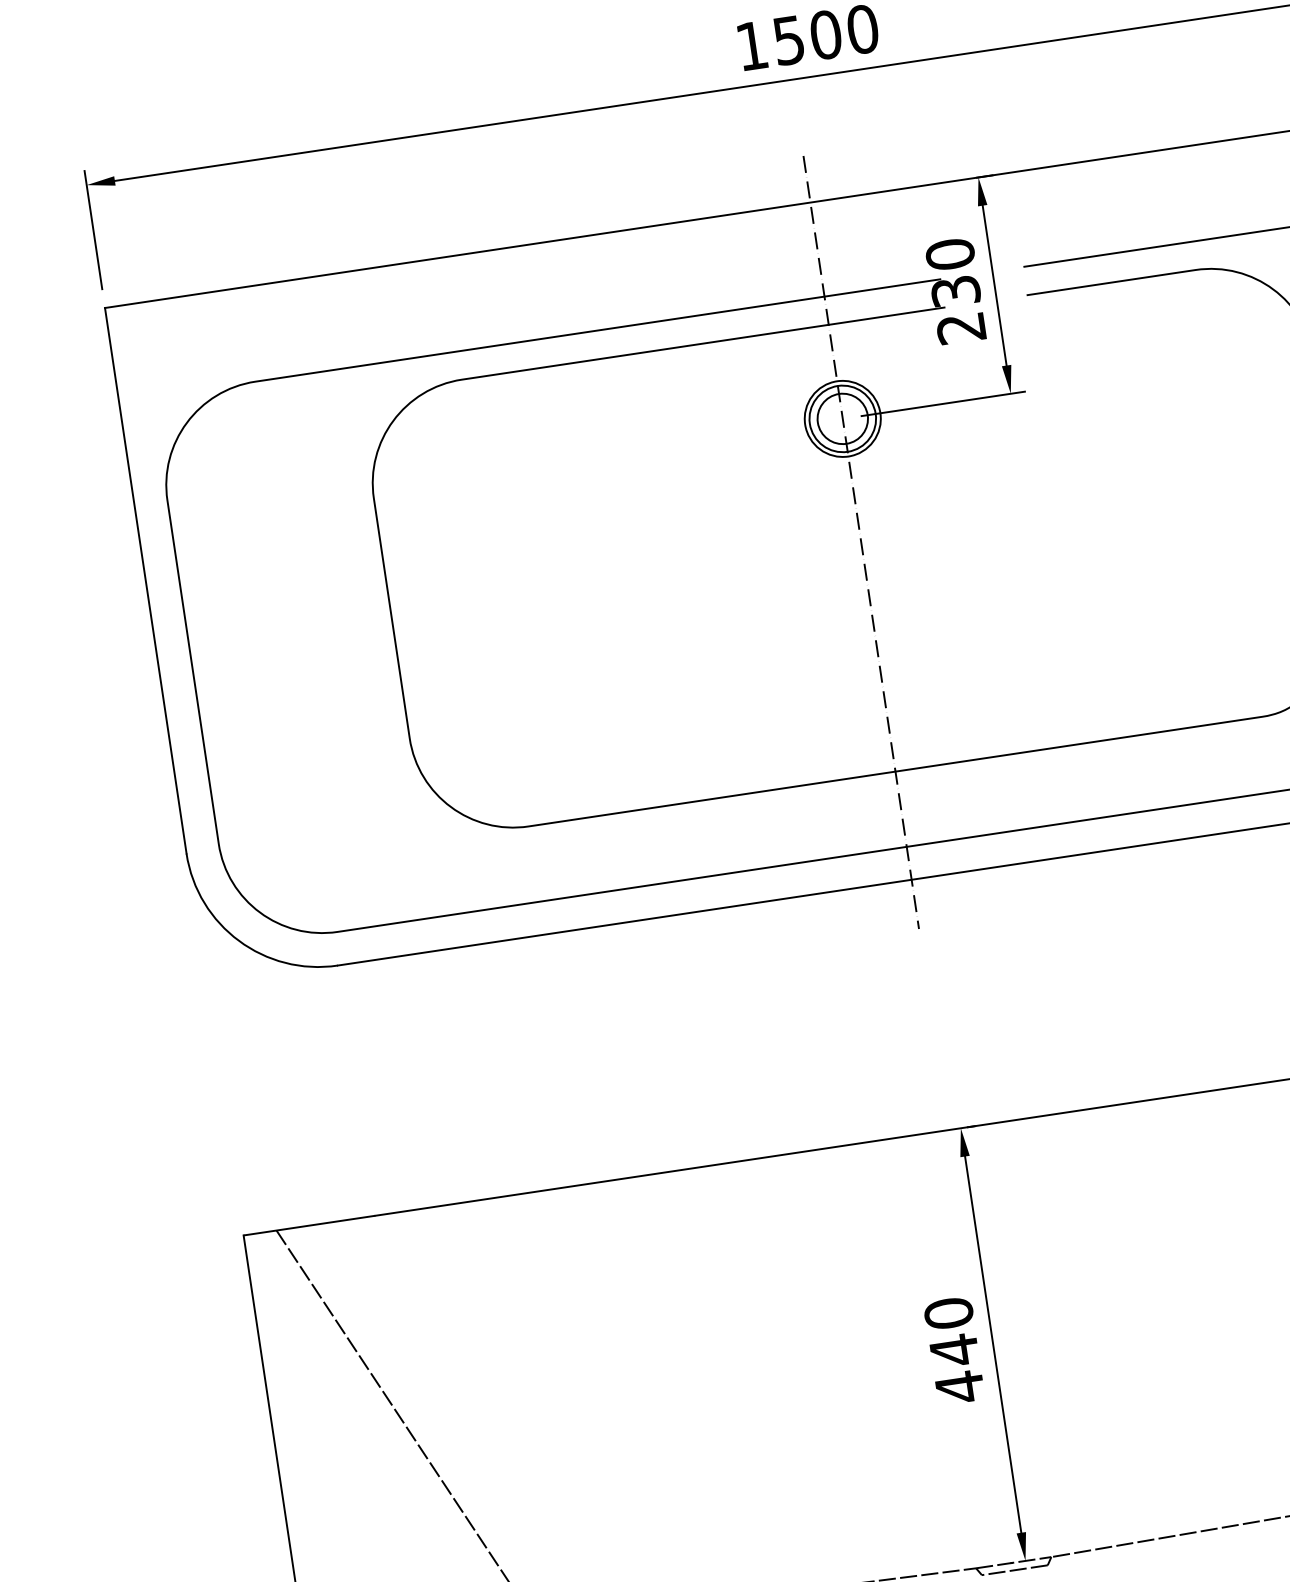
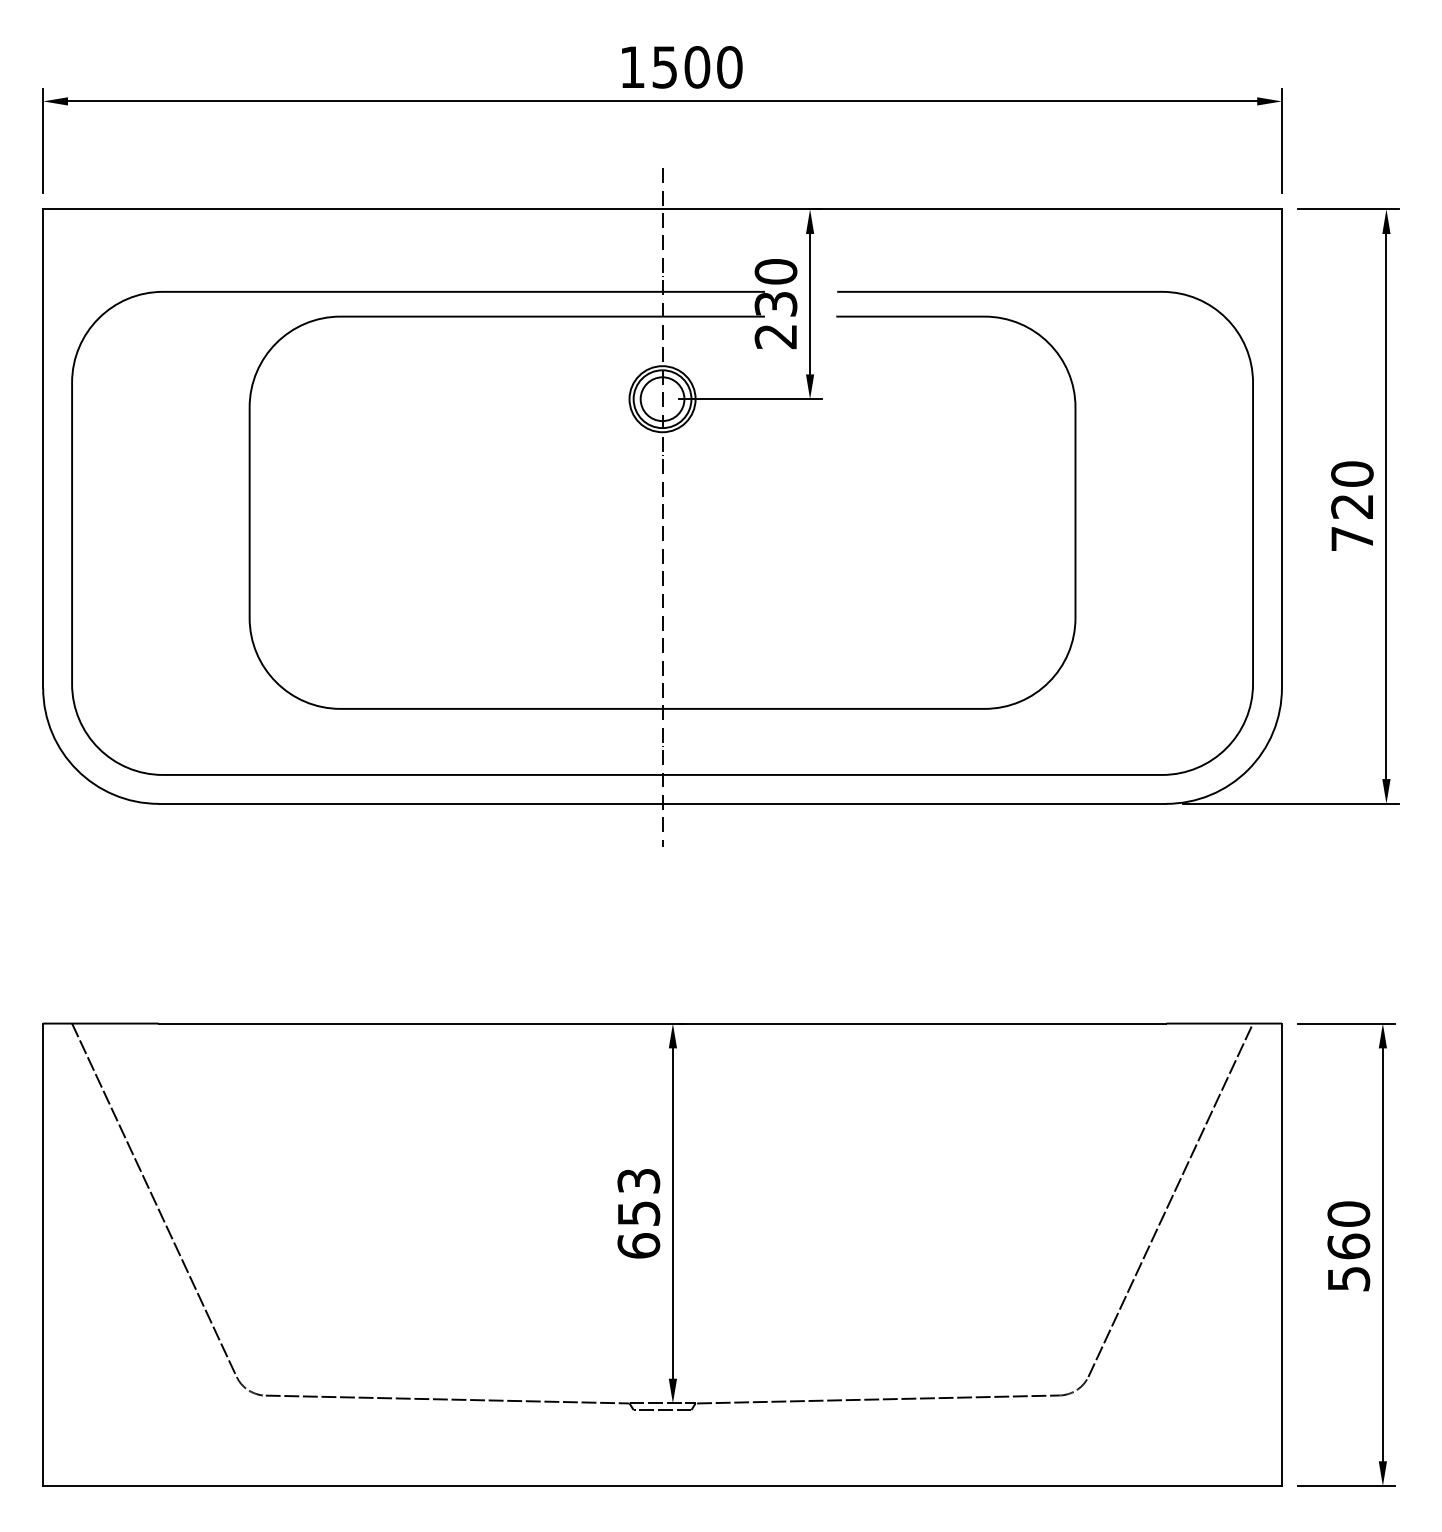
text: (953, 1350) -> (638, 1213), 440 -> 653

